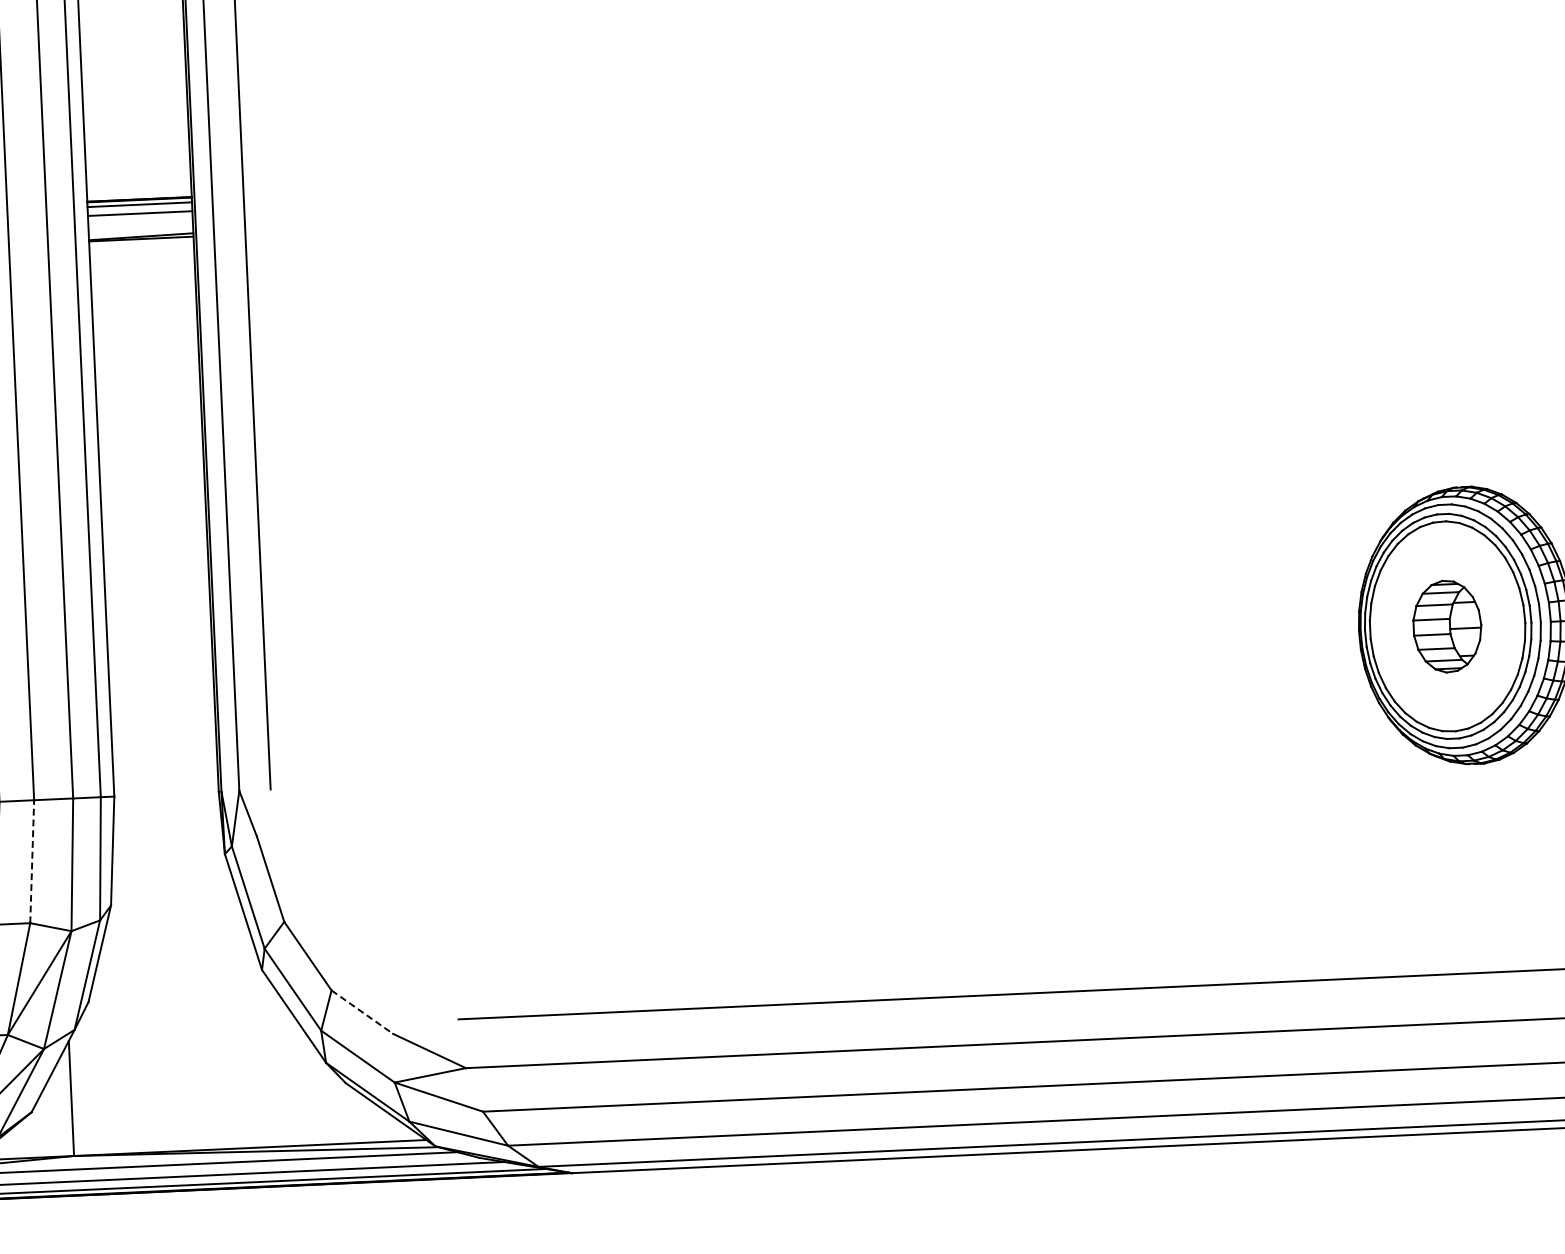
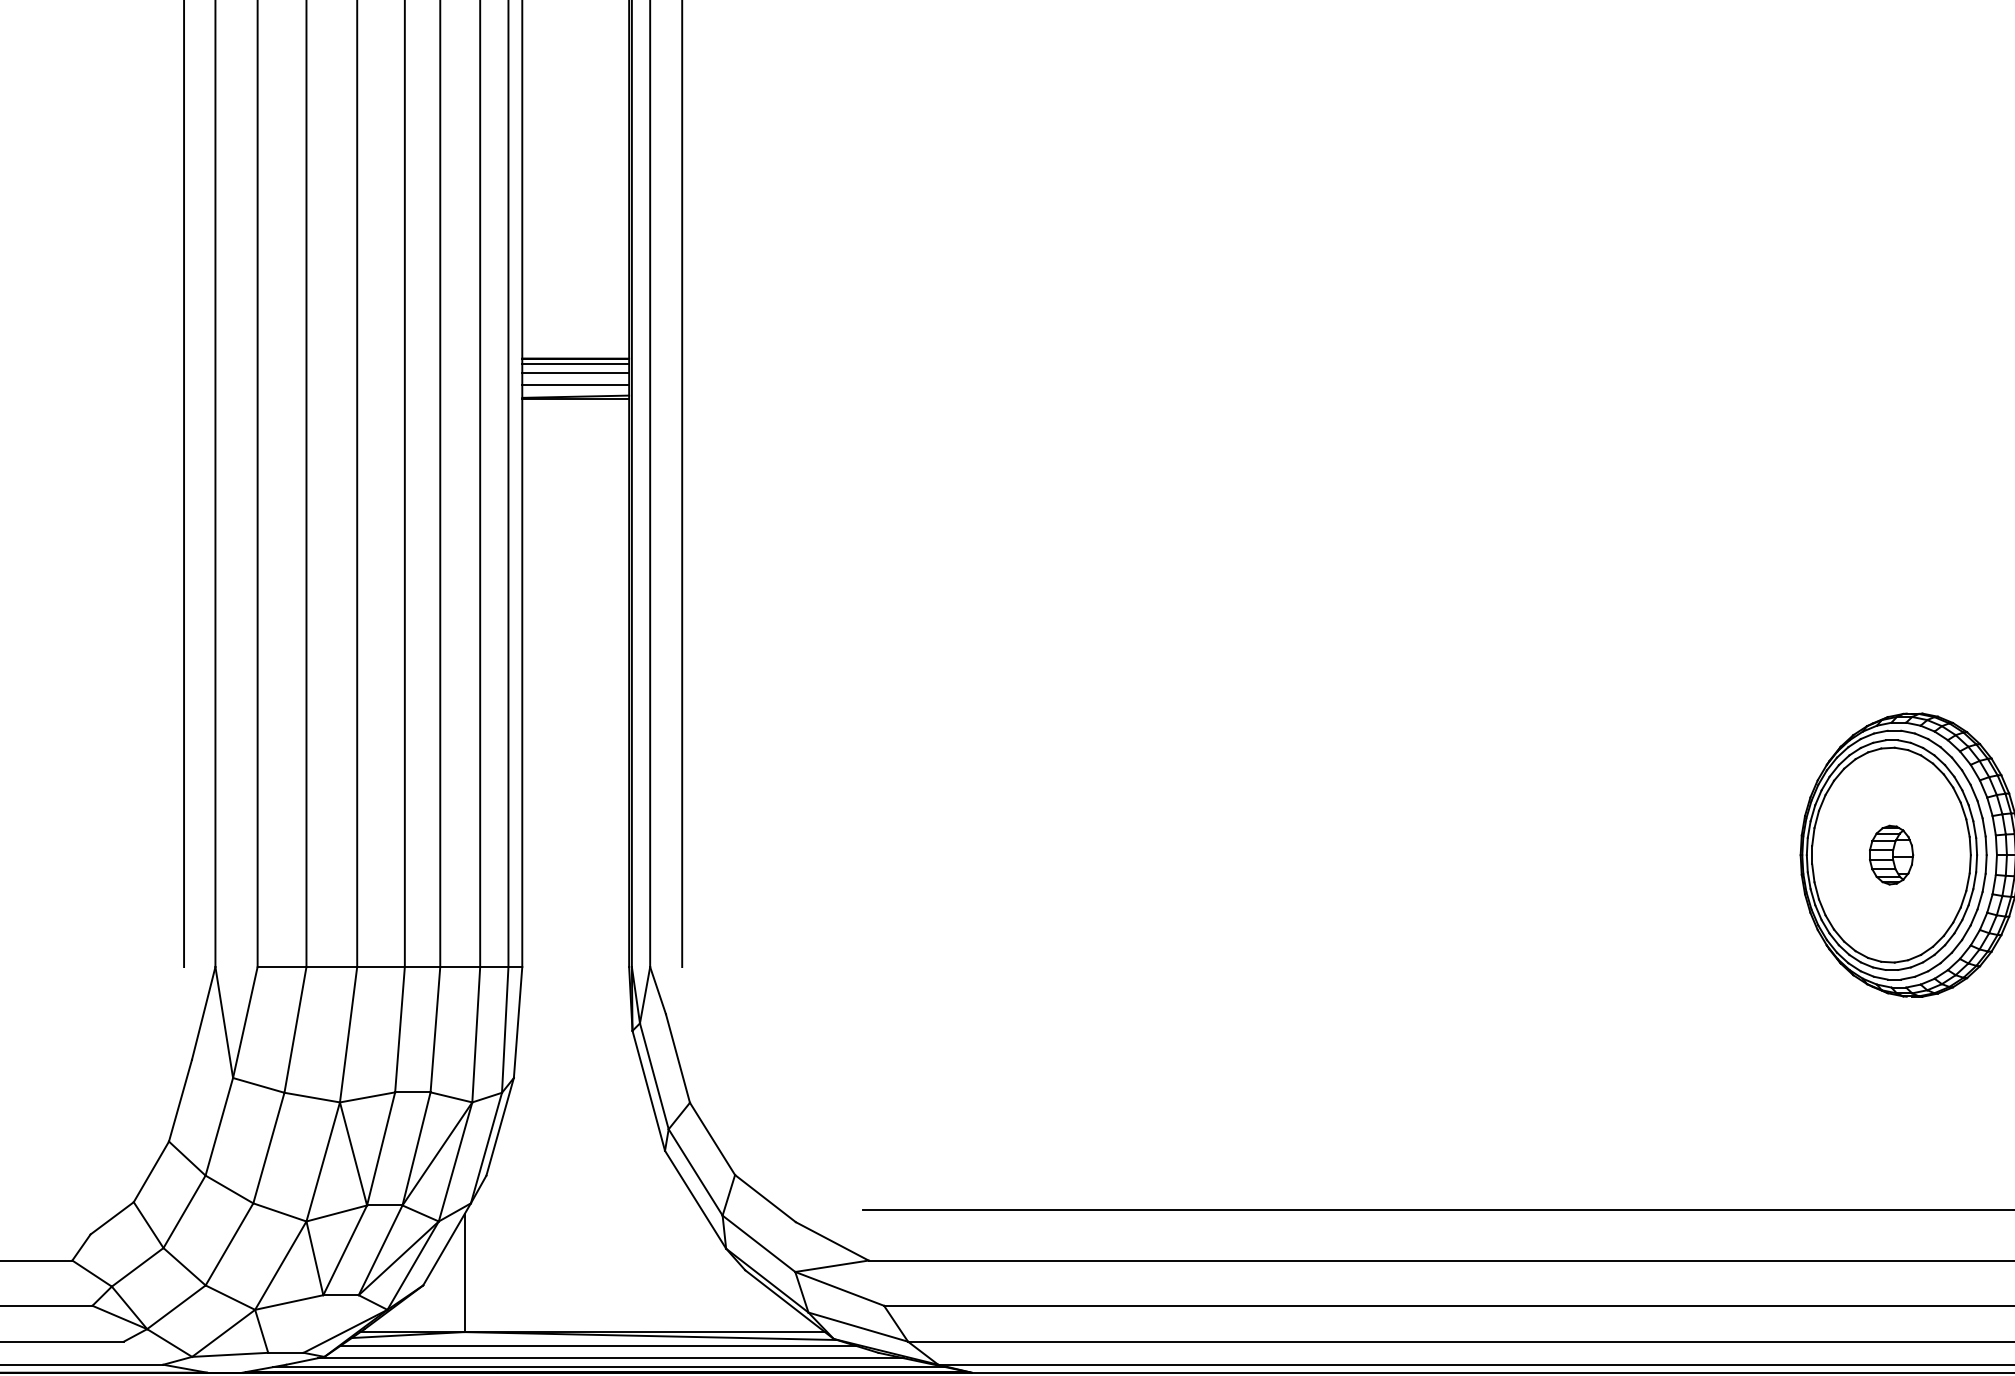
line: (140, 225) -> (575, 385), added
part: (1447, 625) -> (1891, 854), size x0.62
line: (32, 861) -> (435, 1029), dashed -> solid
line: (362, 1012) -> (765, 1198), dashed -> solid

